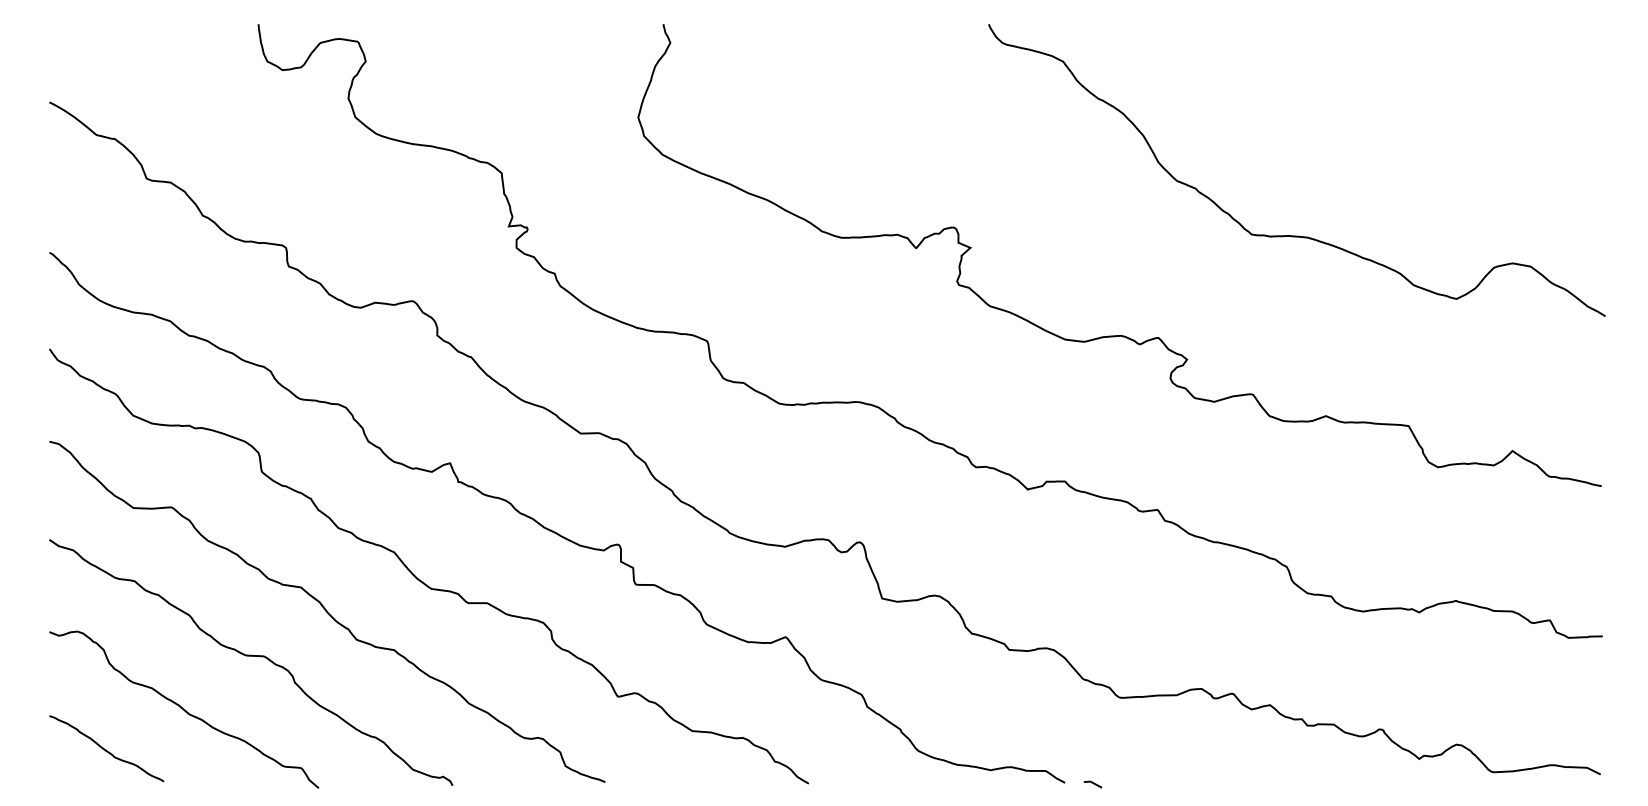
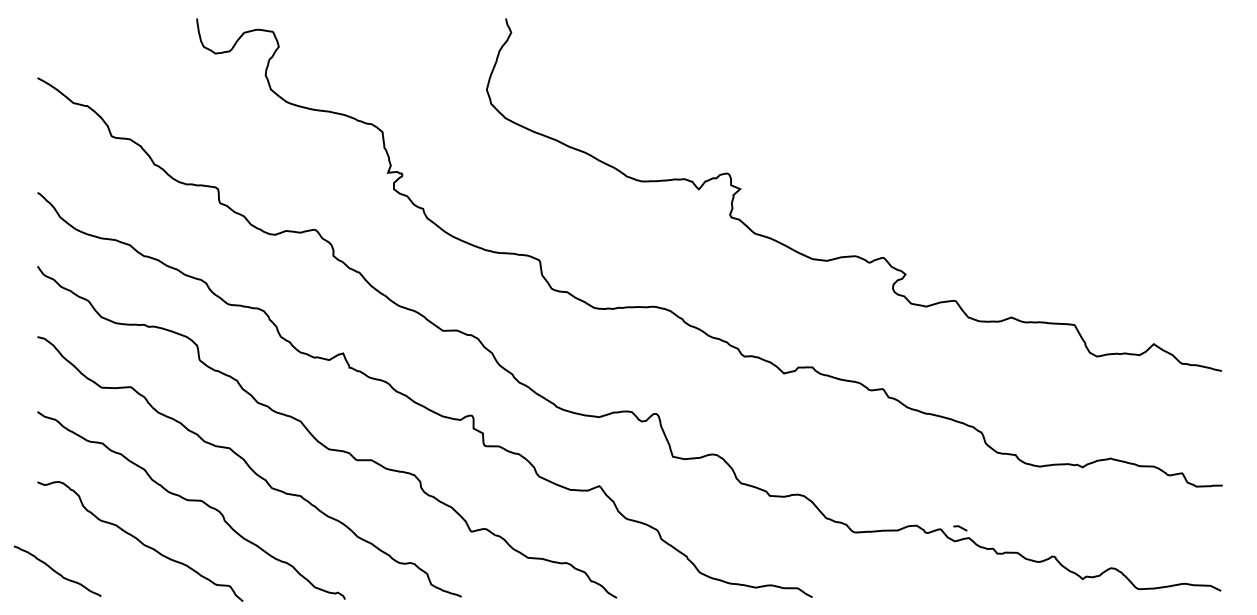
curve: (1296, 235) -> (989, 179), removed
curve: (106, 749) -> (57, 571), moved
line: (1092, 783) -> (960, 527), moved

